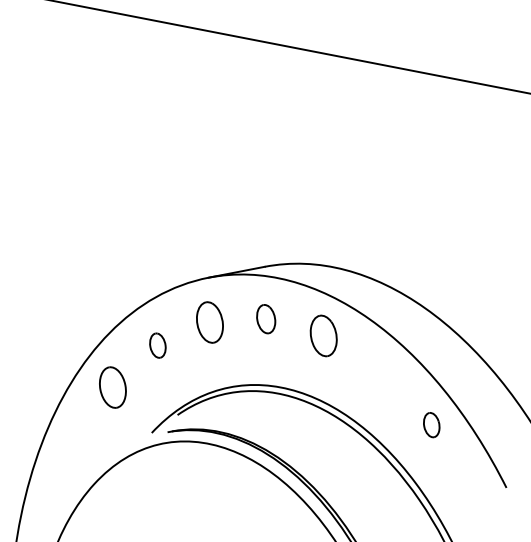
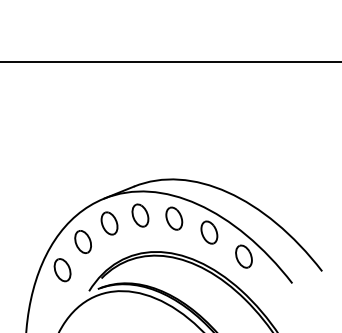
part: (266, 319) -> (140, 215), size x1.43
part: (157, 344) -> (82, 241), size x1.67
part: (380, 371) -> (209, 232), added
part: (430, 424) -> (243, 256), size x1.67

